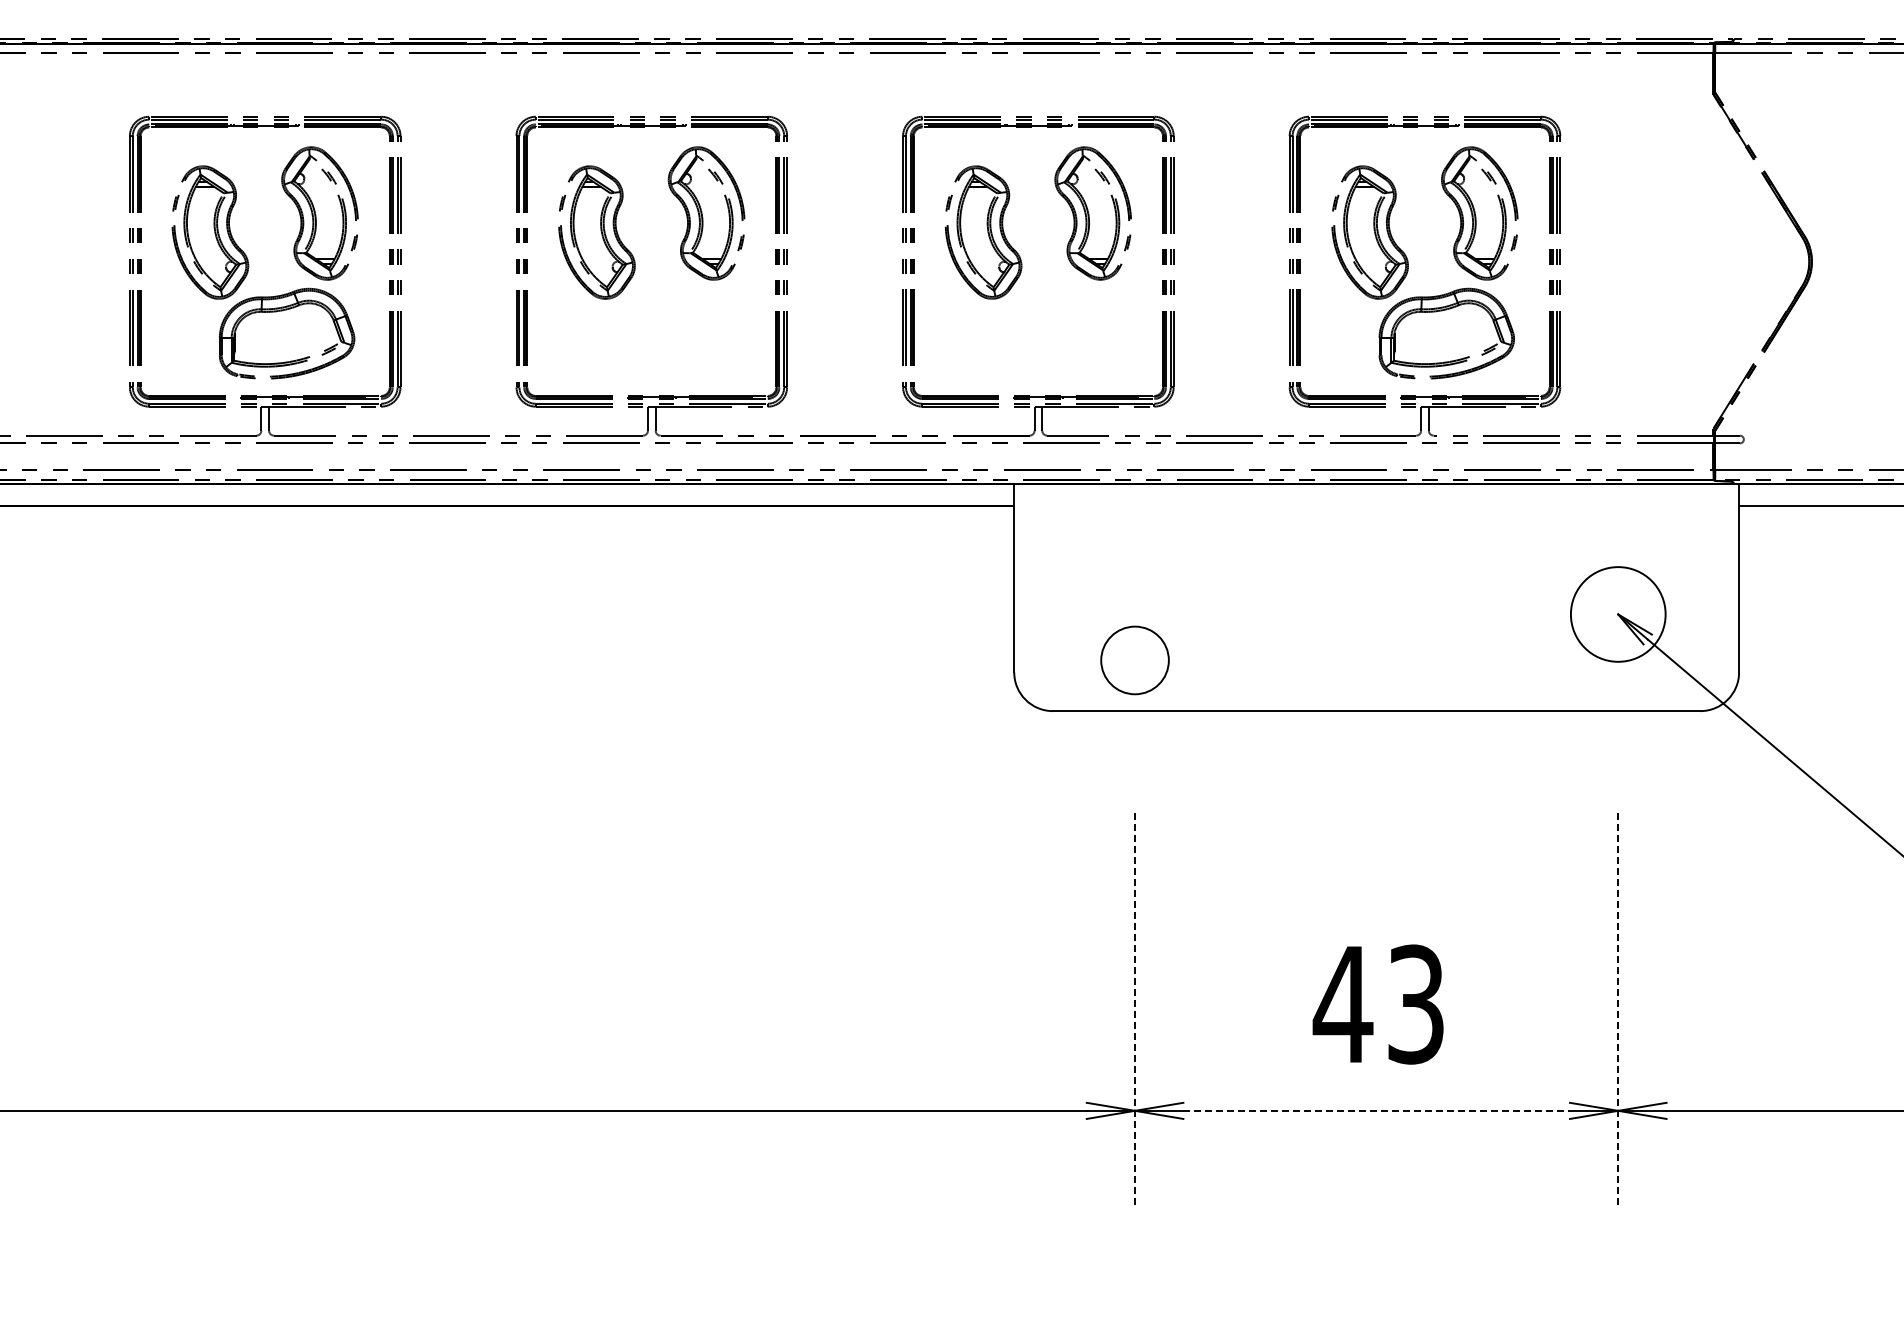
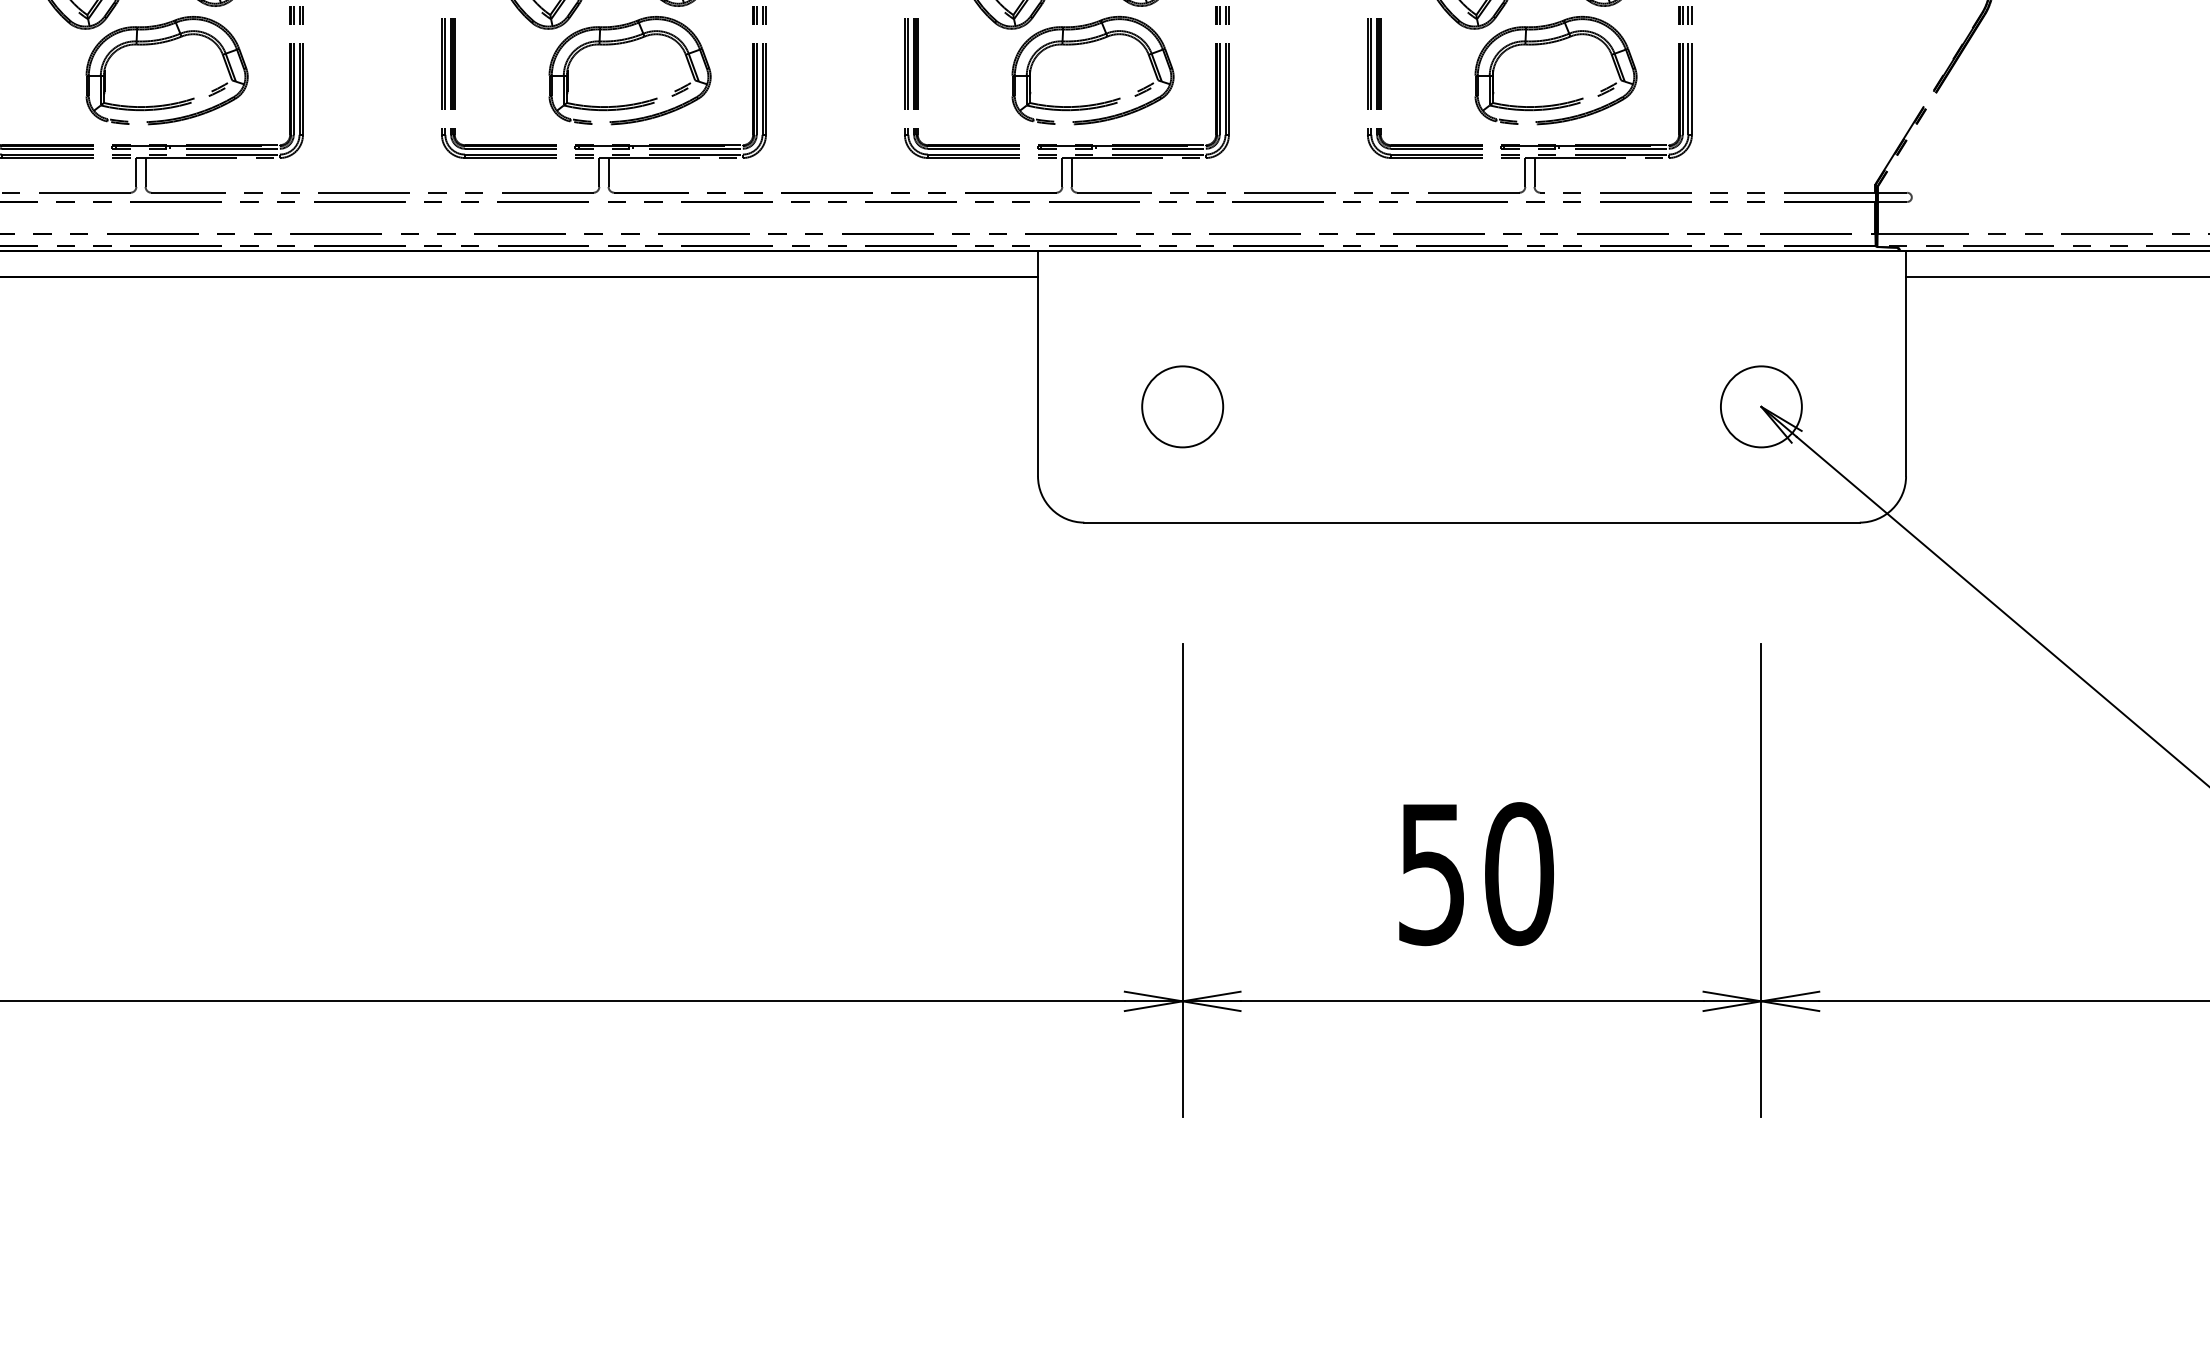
part: (669, 311) -> (625, 44), added
part: (1055, 311) -> (1087, 44), added
circle: (1618, 614) -> (1761, 406), size x0.71
circle: (1134, 660) -> (1182, 406), moved
text: (1378, 1004) -> (1474, 873), 43 -> 50
line: (1135, 1010) -> (1183, 881), dashed -> solid
line: (1618, 1010) -> (1761, 881), dashed -> solid
line: (1377, 1110) -> (1473, 1000), dashed -> solid

